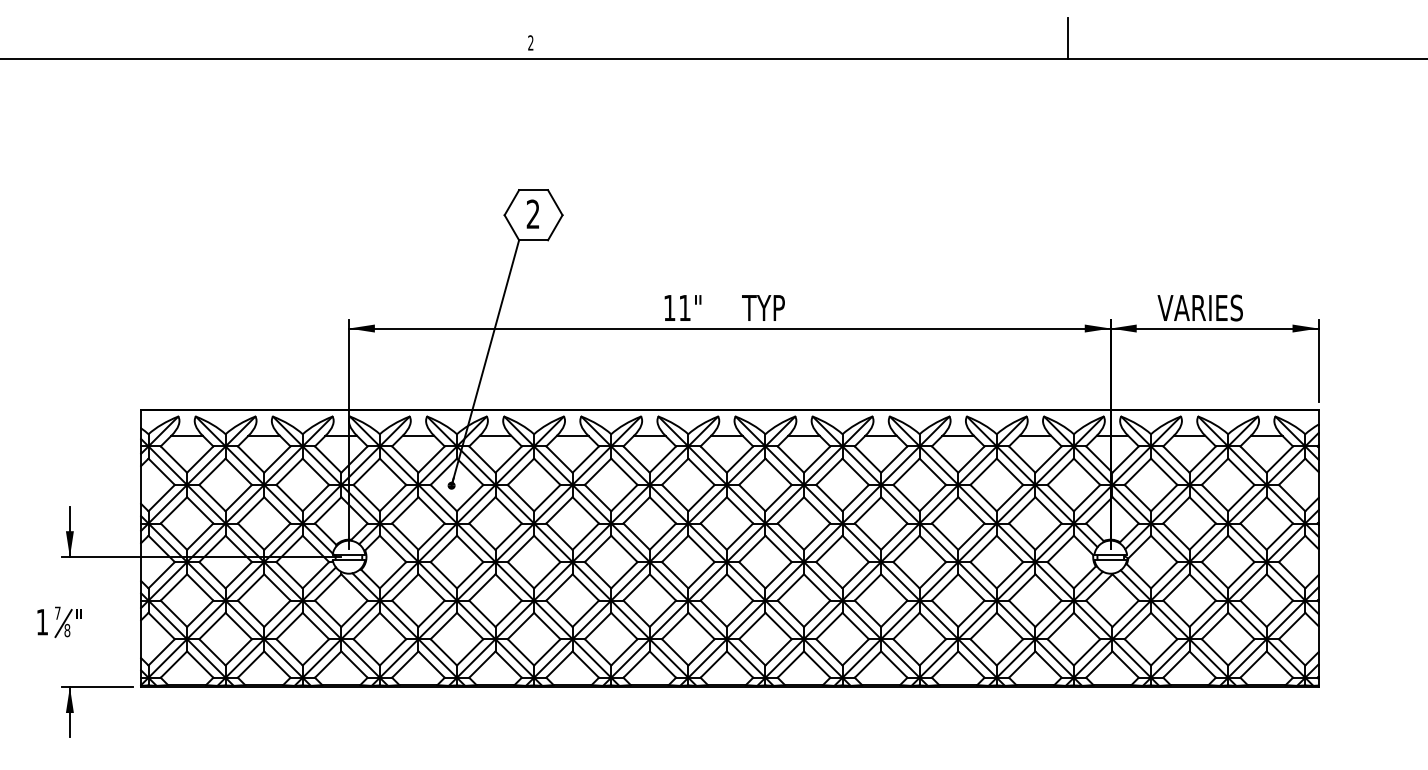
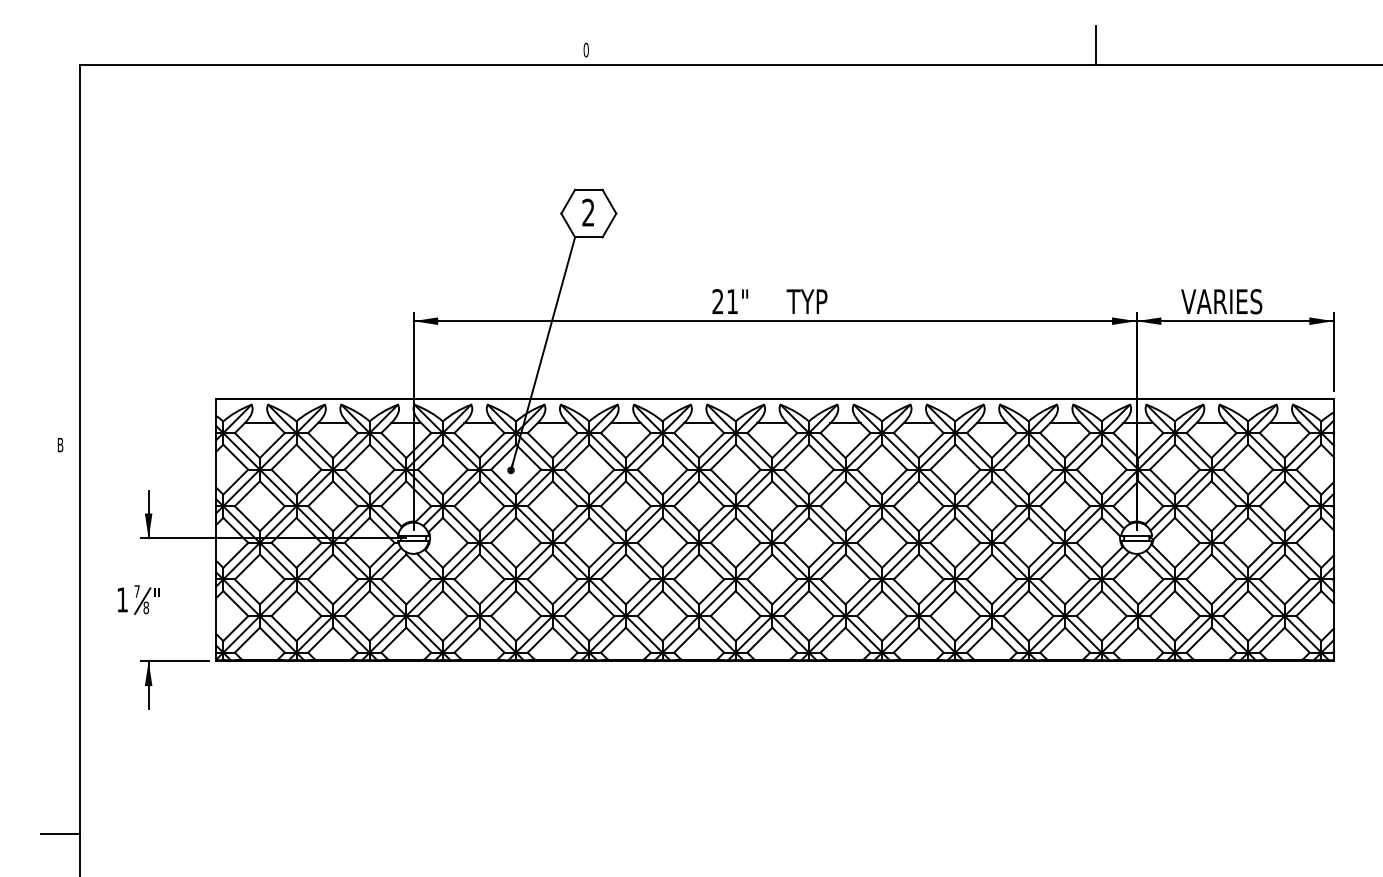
text: (530, 42) -> (585, 49), 2 -> 0
text: (669, 307) -> (717, 301), 11" -> 21"

